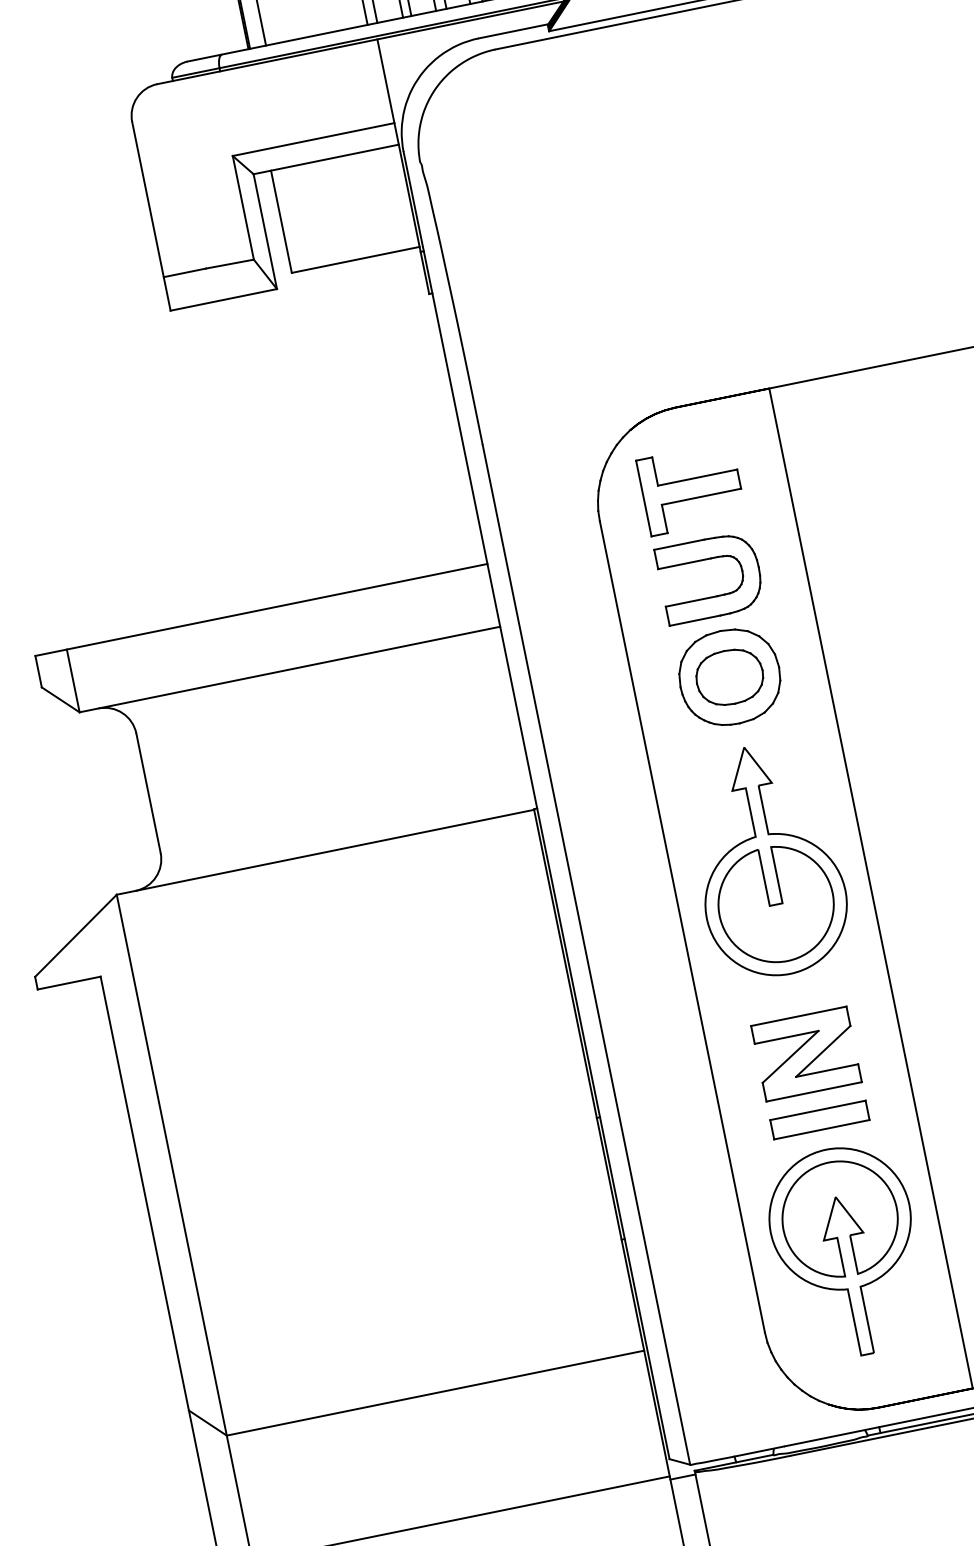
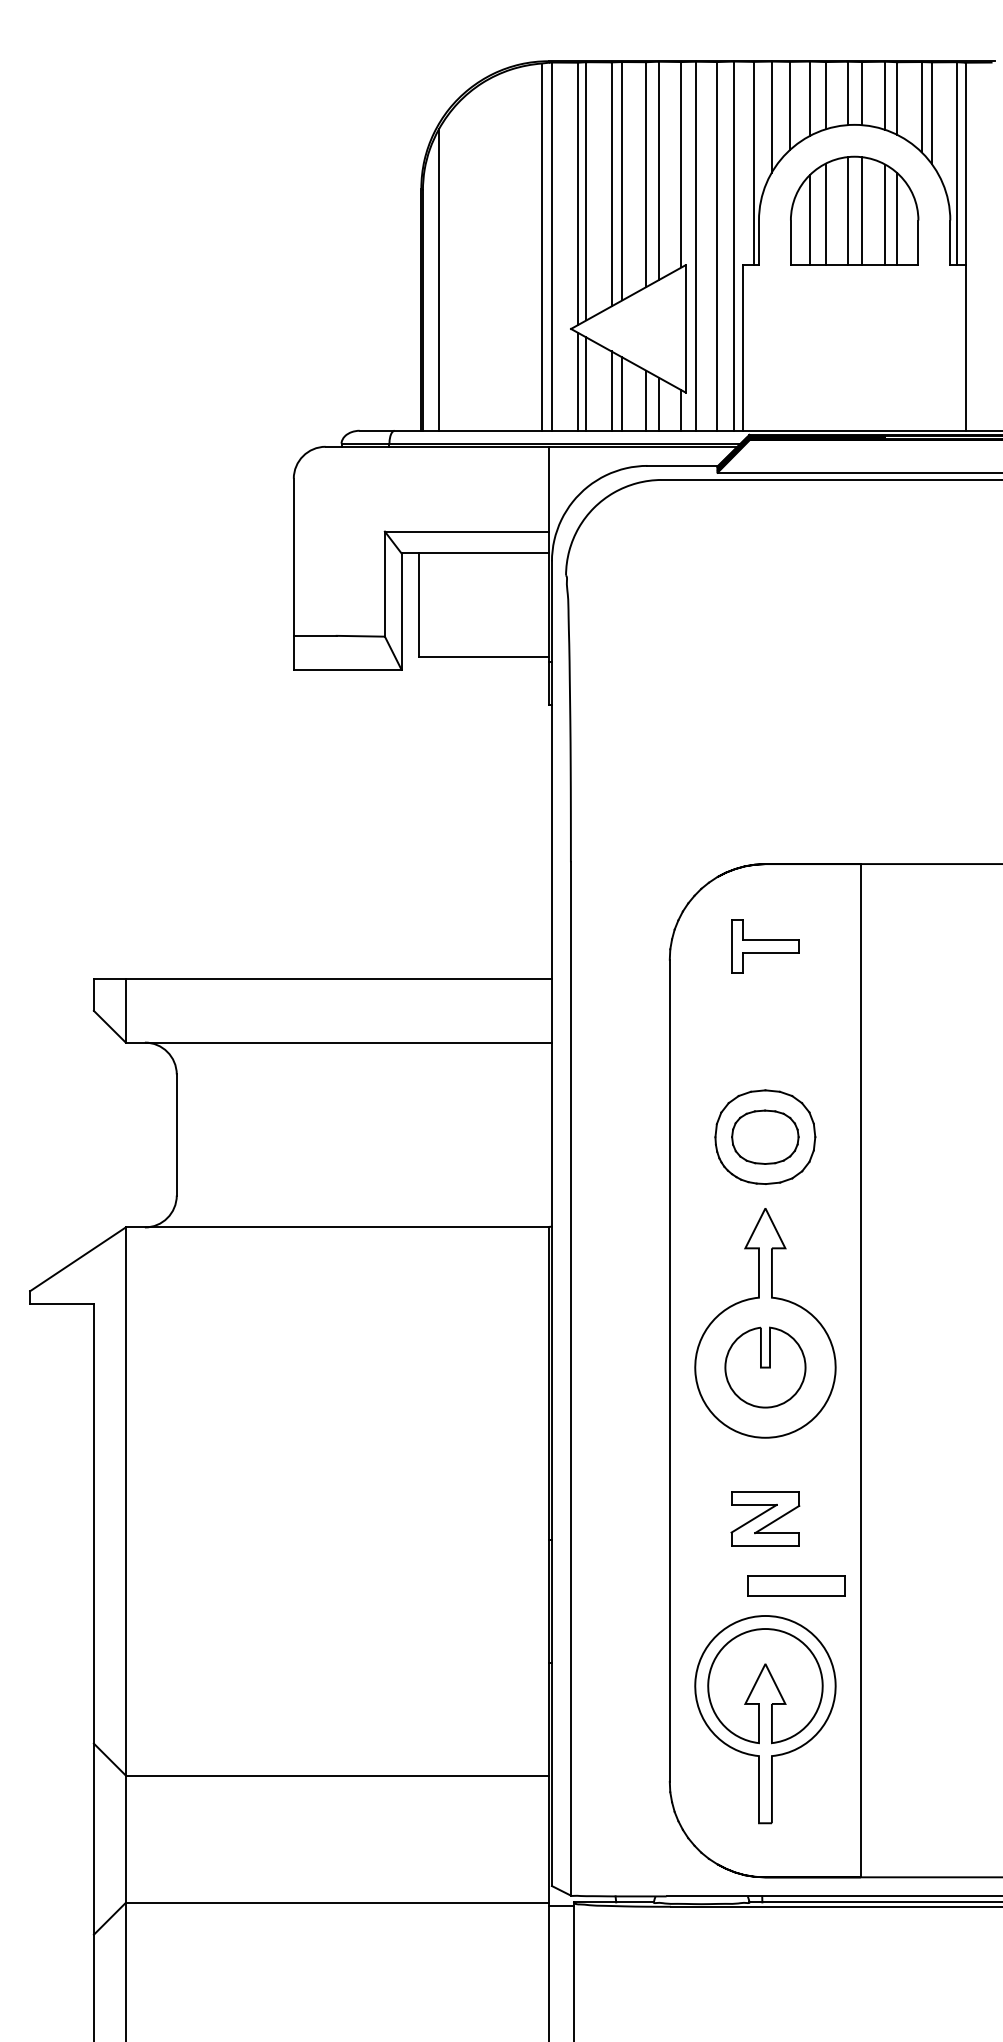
part: (691, 489) -> (765, 946), size x0.7
part: (707, 559) -> (766, 1018), removed
part: (776, 904) -> (765, 1367), size x0.7
part: (806, 1053) -> (765, 1518), size x0.7
part: (819, 1119) -> (796, 1585), moved

